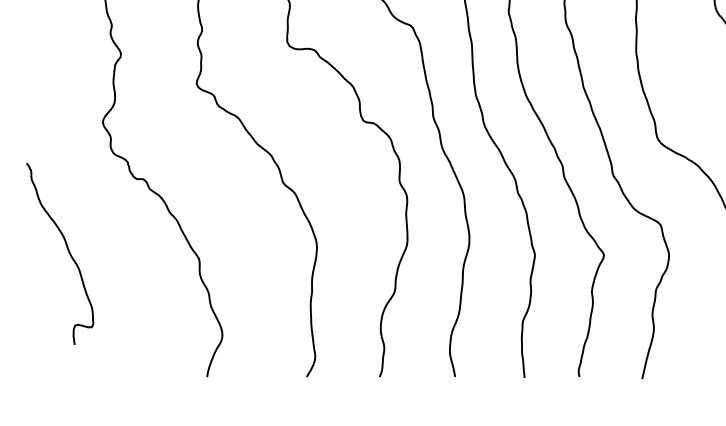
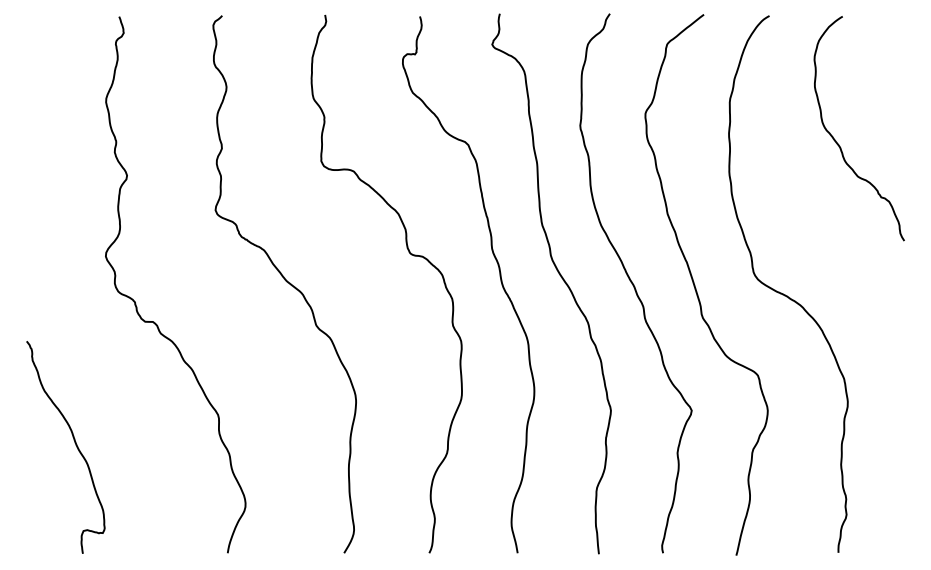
curve: (67, 250) -> (74, 443), moved

